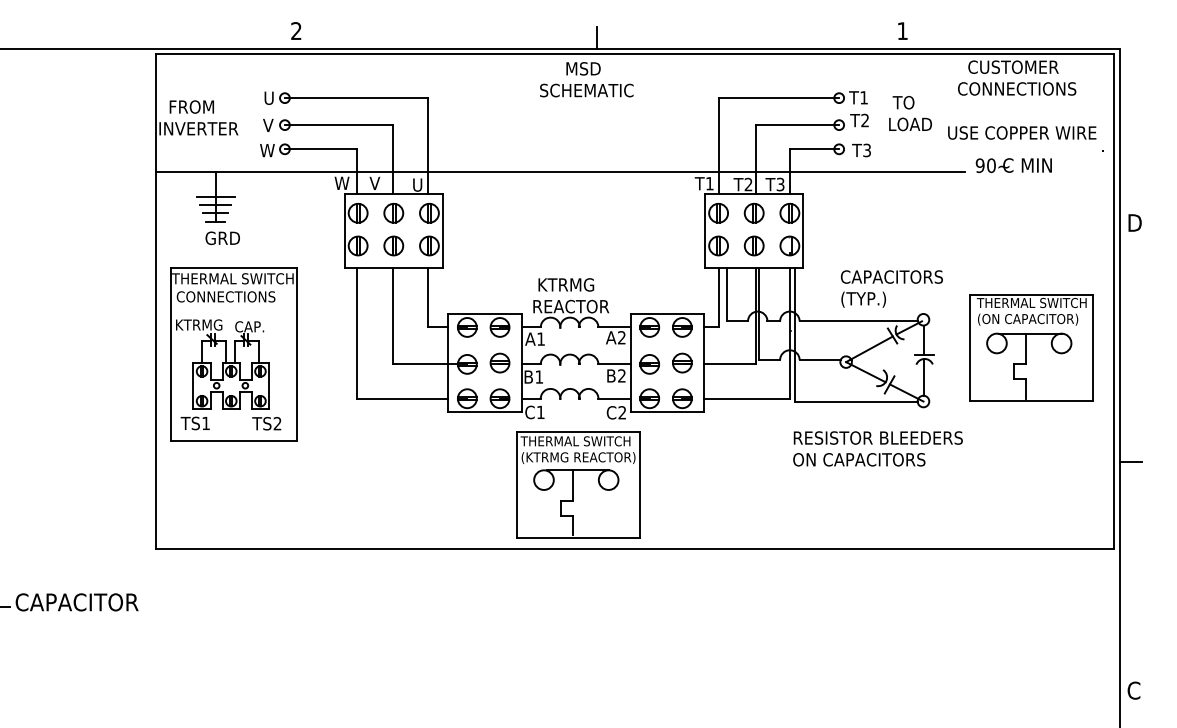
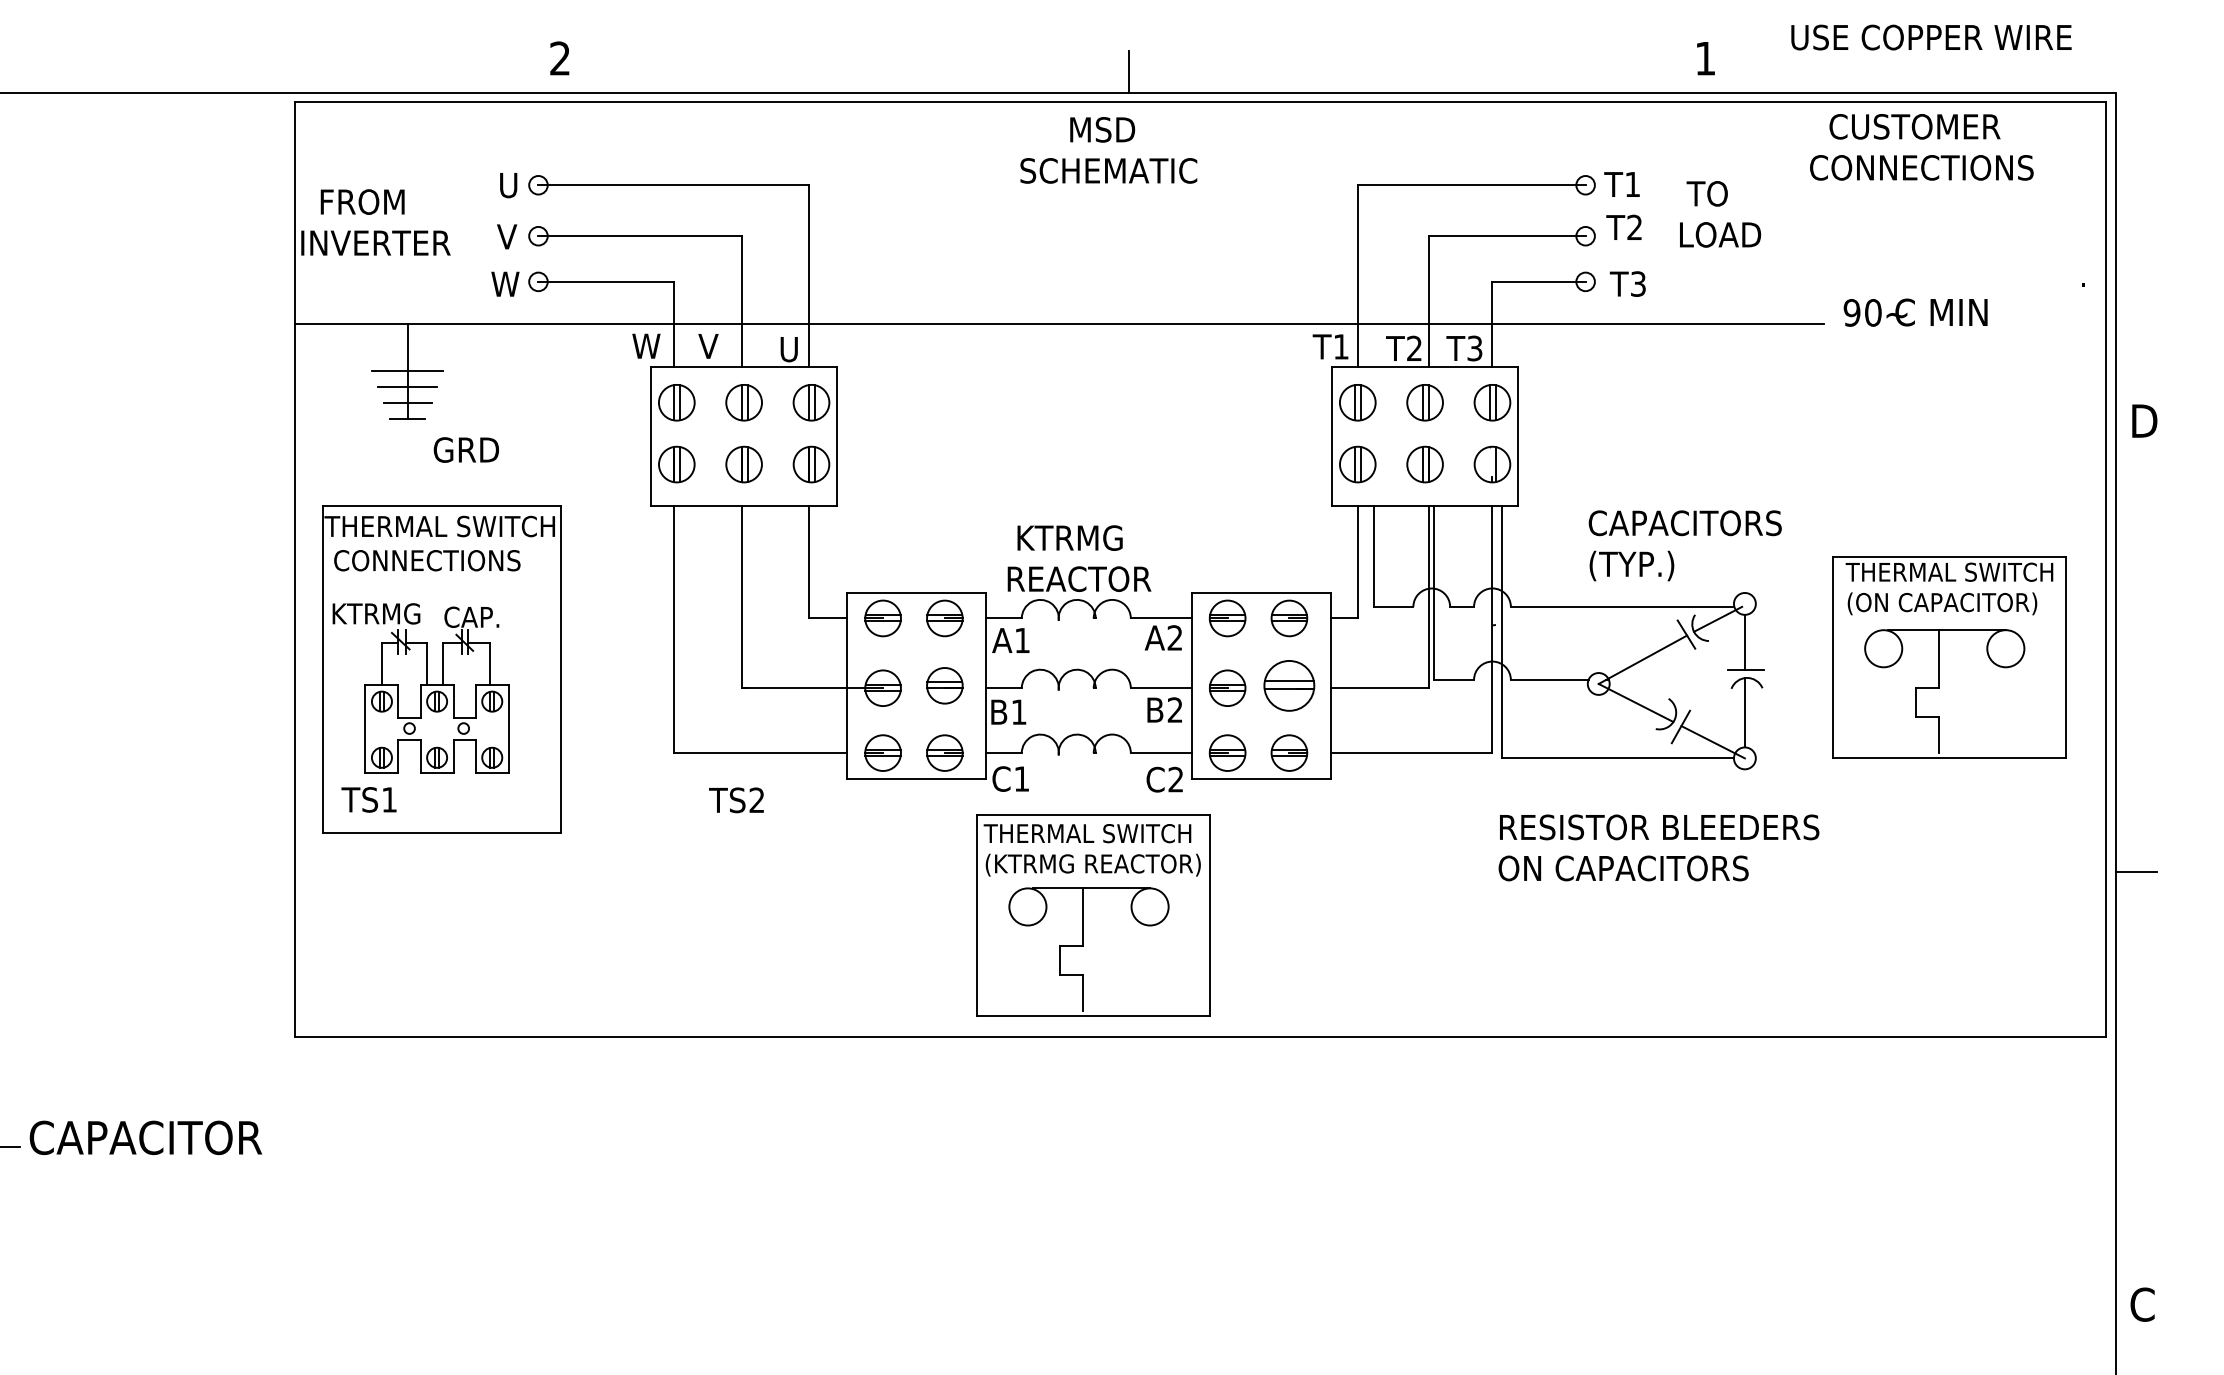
text: (1022, 132) -> (1931, 36), moved
text: (222, 238) -> (465, 450), moved
part: (682, 362) -> (1289, 684), size x1.4
text: (266, 423) -> (736, 799), moved

